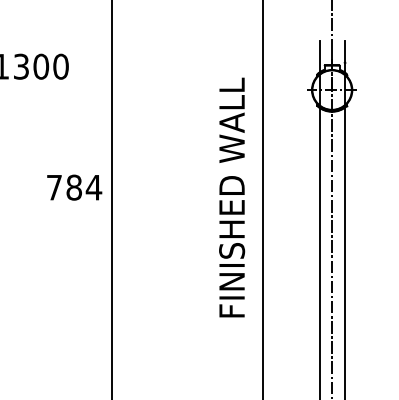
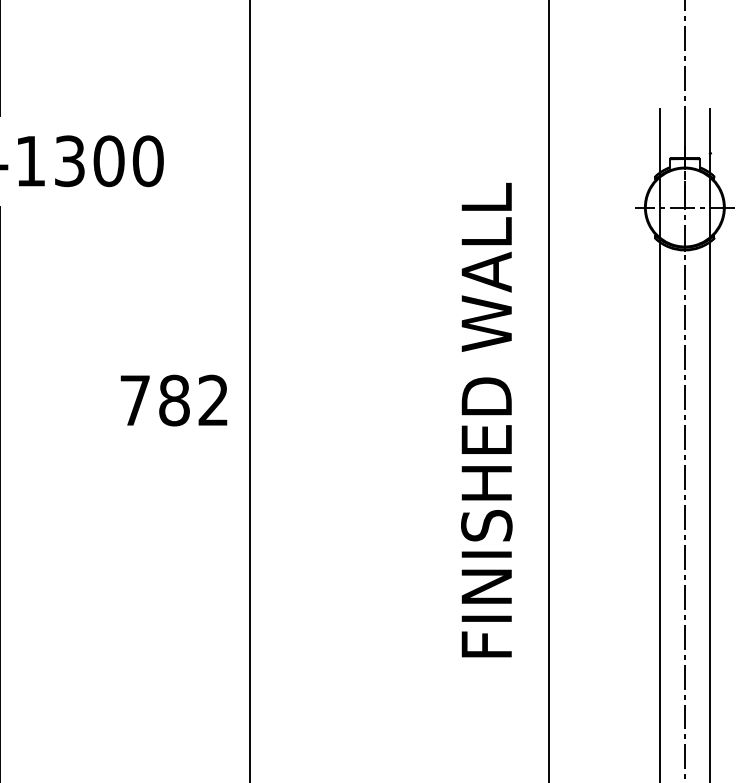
text: (93, 187) -> (212, 400), 784 -> 782

